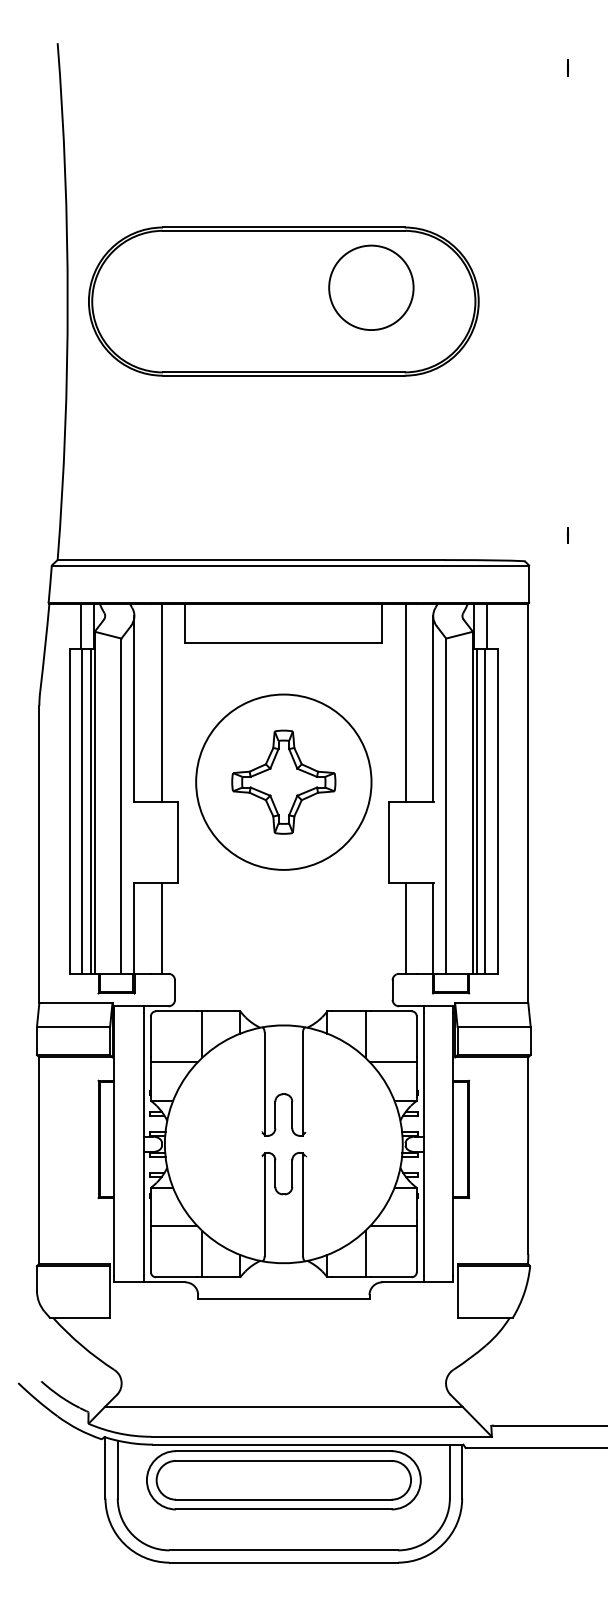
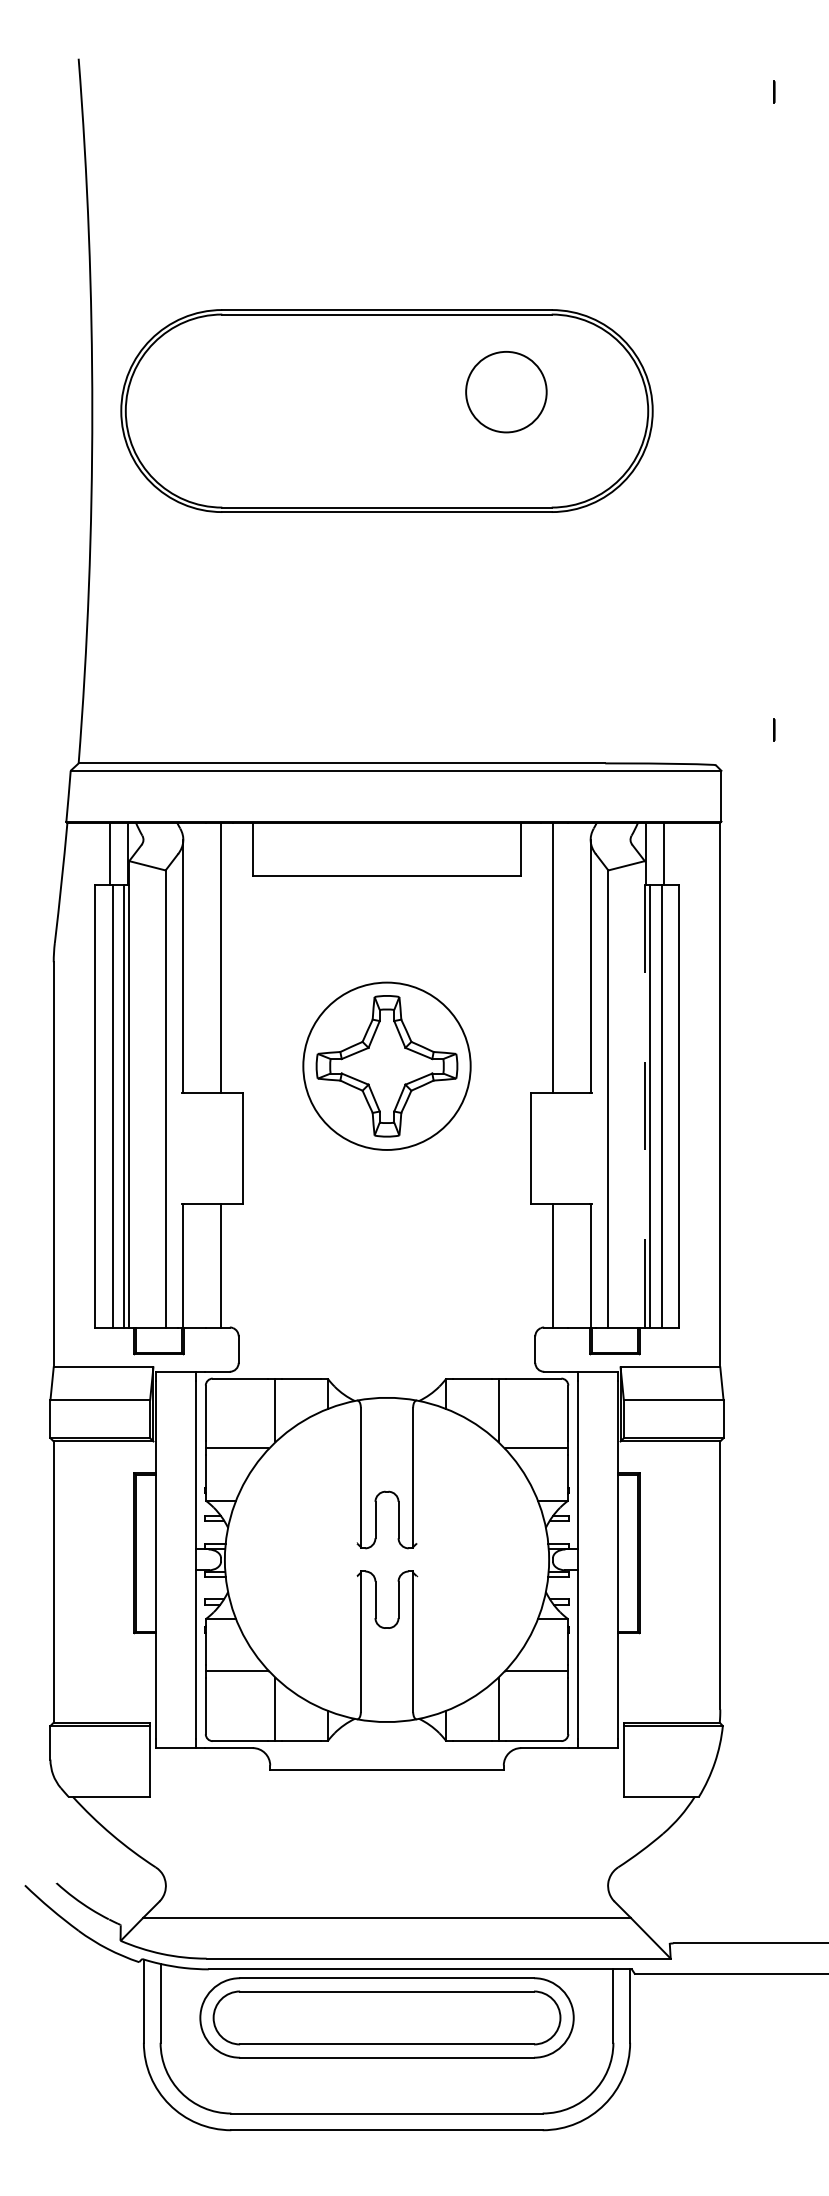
circle: (371, 287) -> (506, 391), size x0.7
circle: (283, 781) -> (386, 1065), size x0.7
line: (472, 802) -> (644, 1093), solid -> dashed

